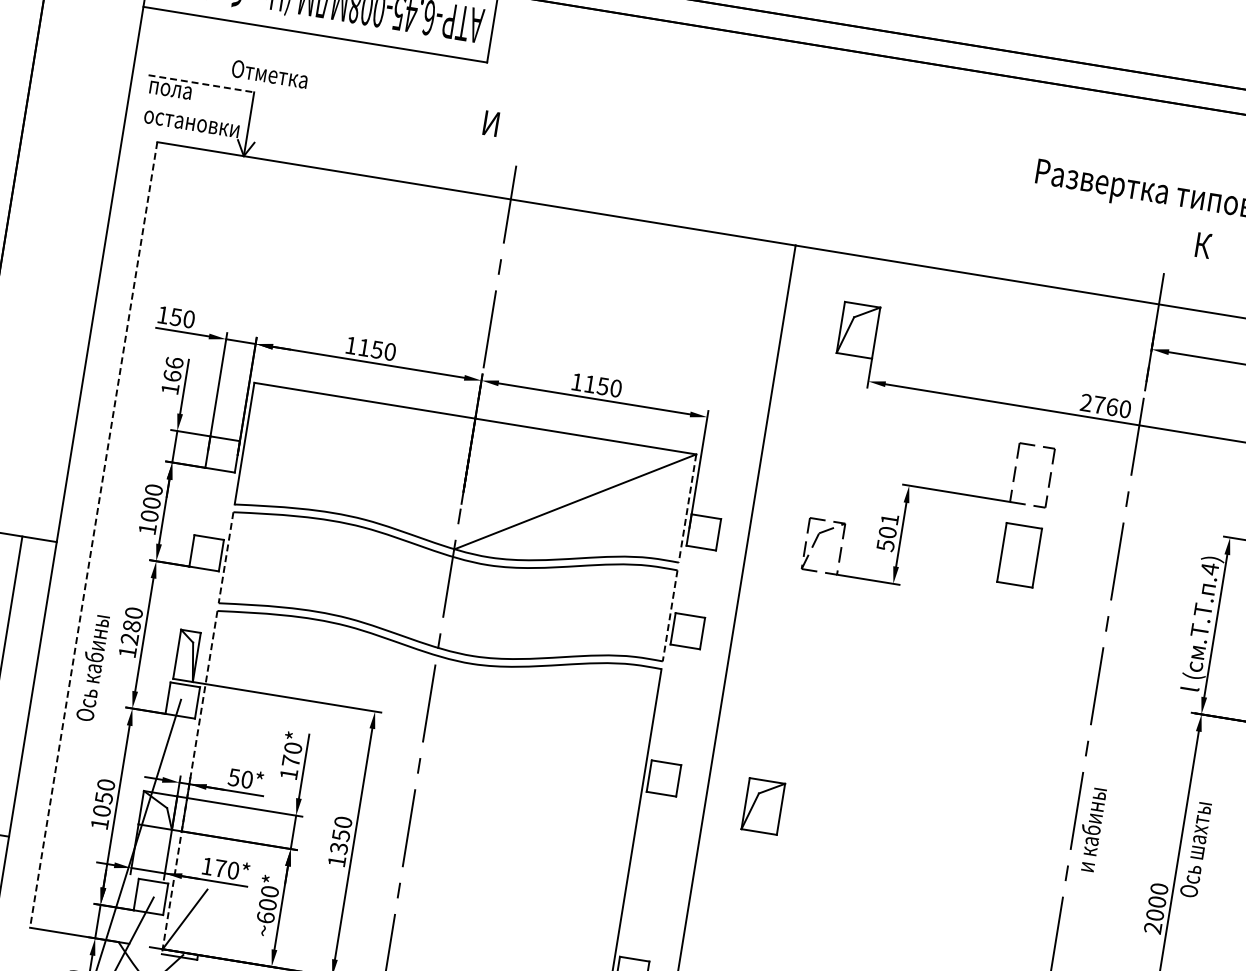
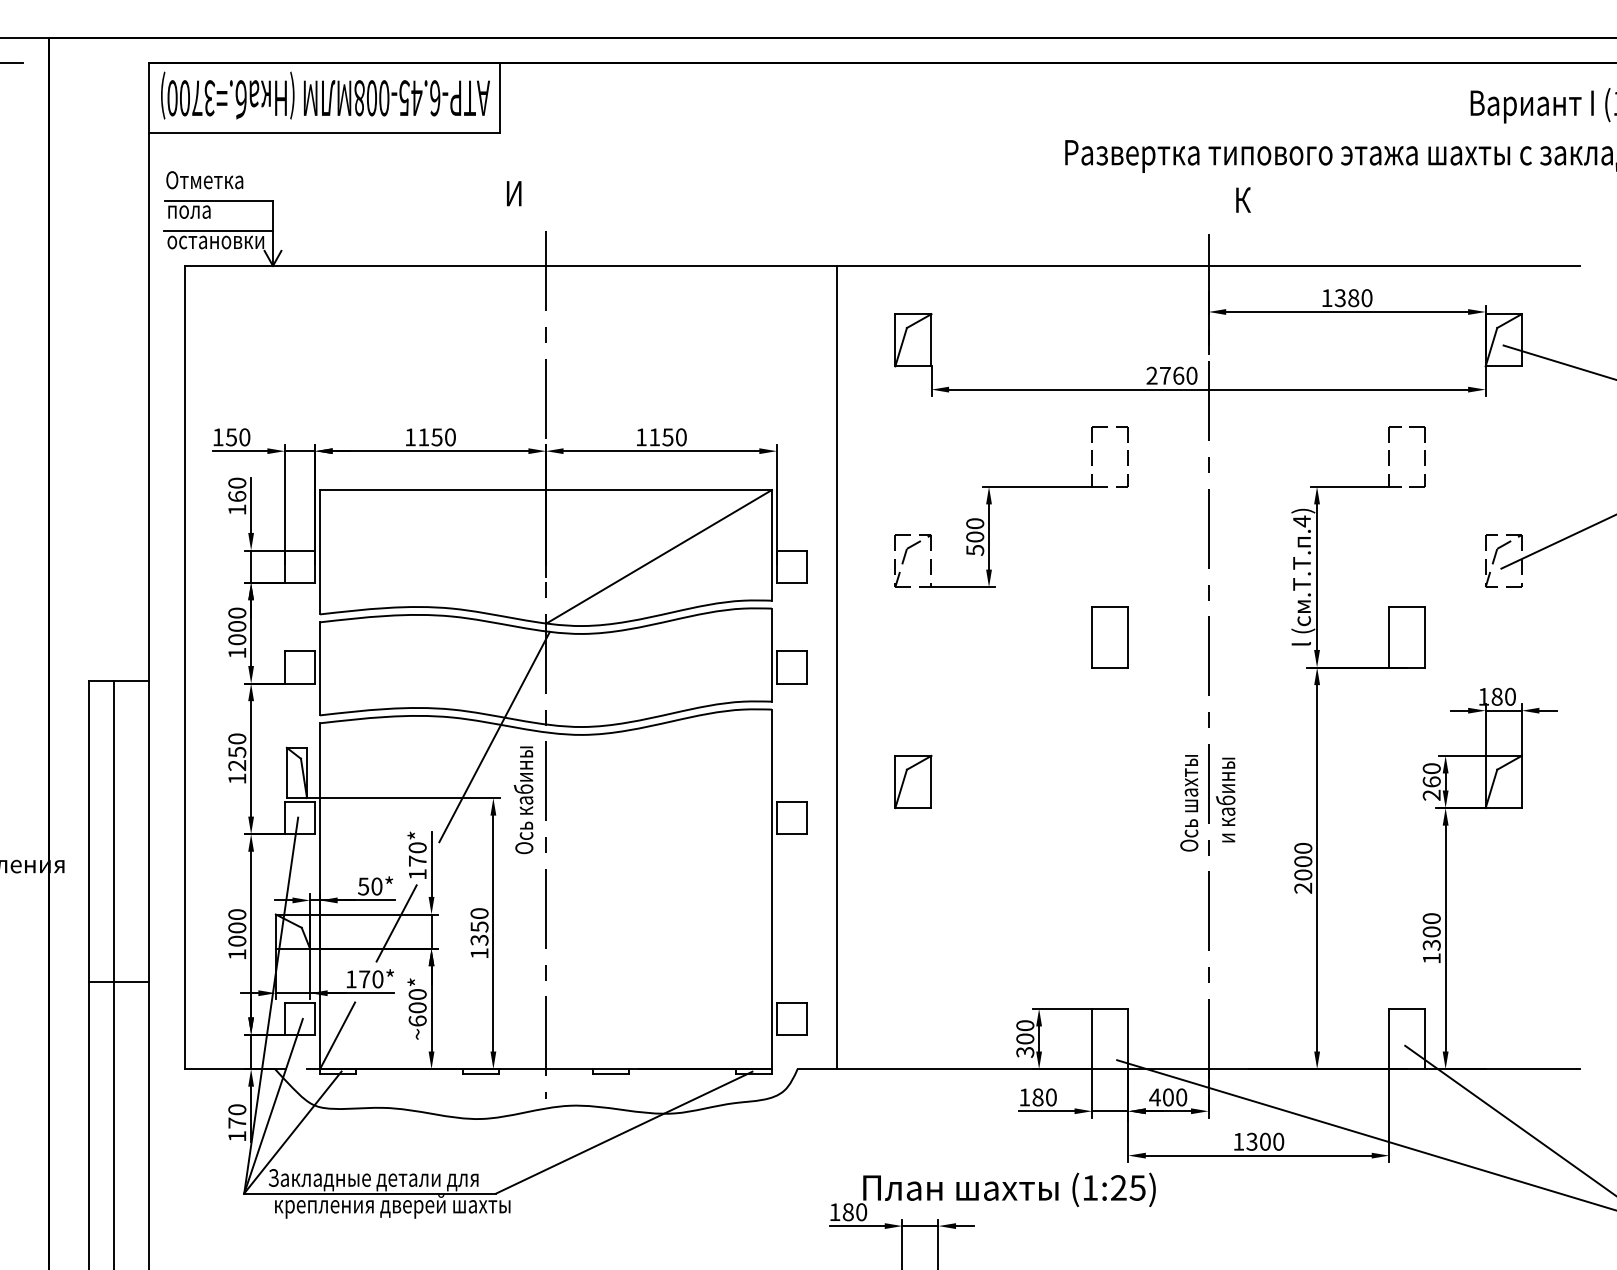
text: (269, 74) -> (204, 180), moved
line: (201, 83) -> (219, 200), dashed -> solid
line: (196, 112) -> (218, 230), added
text: (174, 362) -> (237, 482), 166 -> 160
line: (687, 508) -> (771, 545), dashed -> solid
text: (890, 519) -> (975, 523), 501 -> 500
line: (93, 534) -> (184, 667), dashed -> solid
part: (1018, 555) -> (1109, 637), moved
line: (226, 557) -> (320, 668), dashed -> solid
line: (669, 616) -> (771, 655), dashed -> solid
text: (132, 625) -> (237, 751), 1280 -> 1250
line: (385, 651) -> (494, 736), added
text: (92, 668) -> (523, 800), moved
line: (189, 783) -> (320, 899), dashed -> solid
text: (104, 797) -> (237, 927), 1050 -> 1000
part: (763, 806) -> (913, 781), moved
line: (260, 818) -> (396, 923), added
text: (1196, 849) -> (1189, 803), moved

